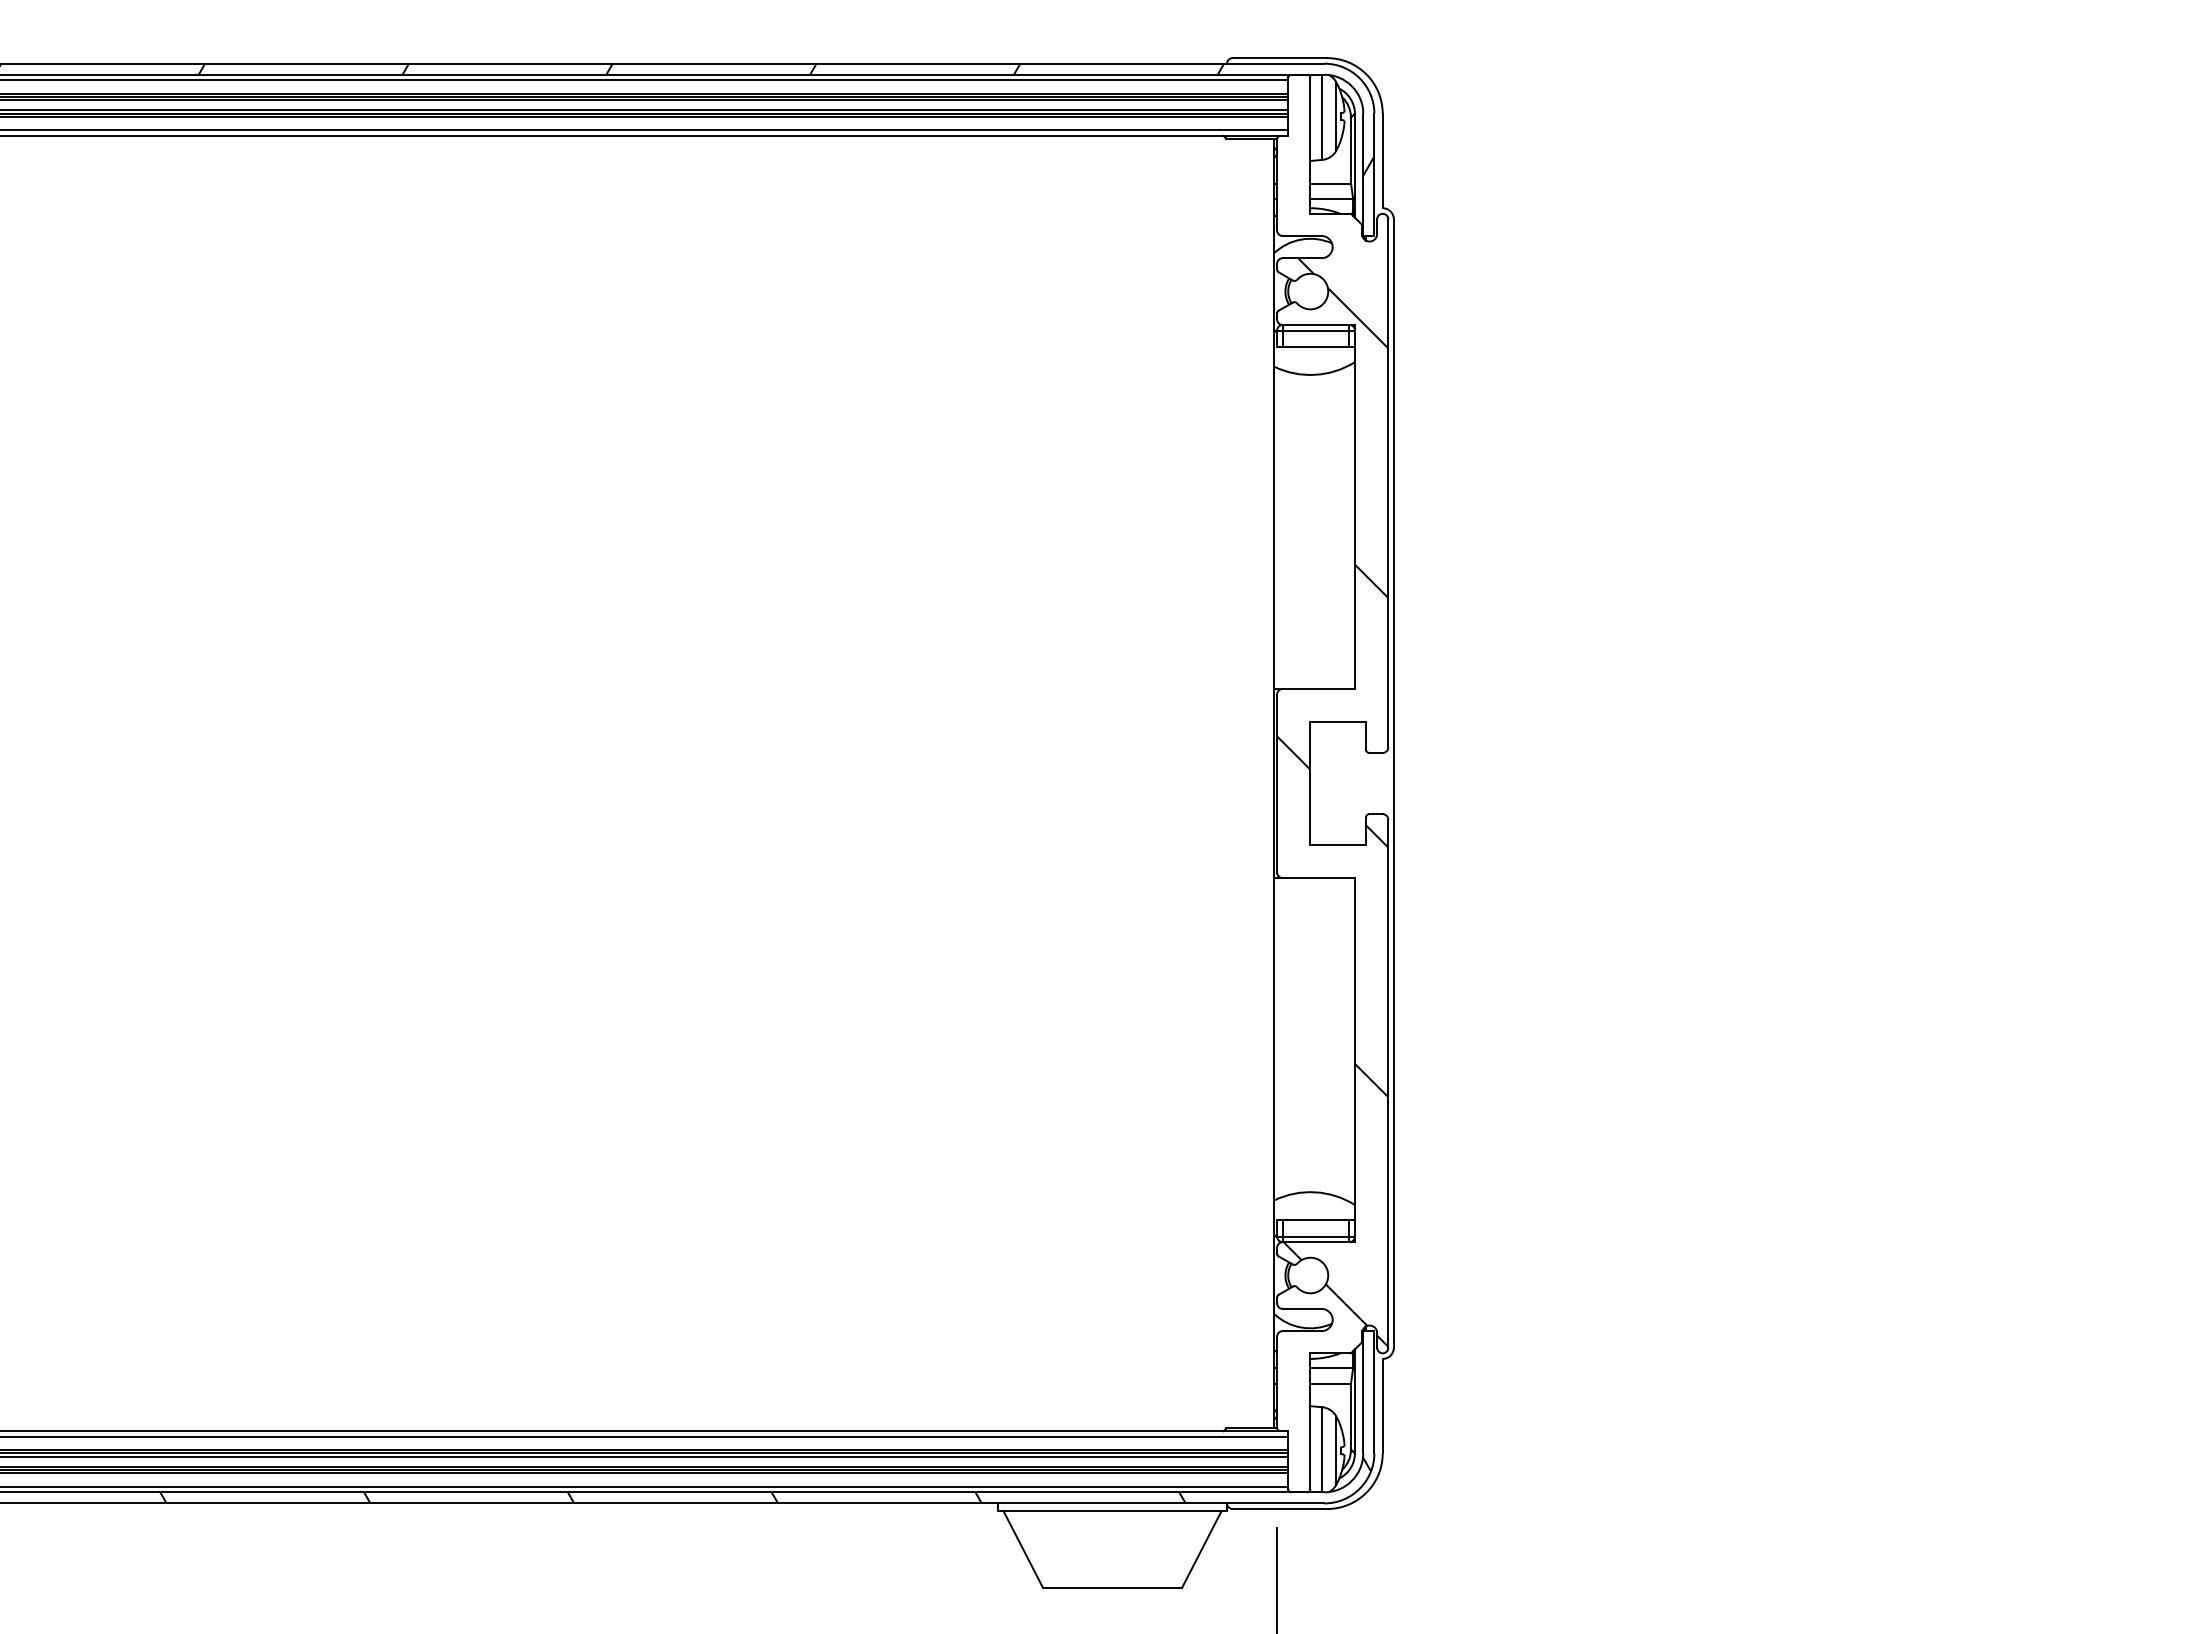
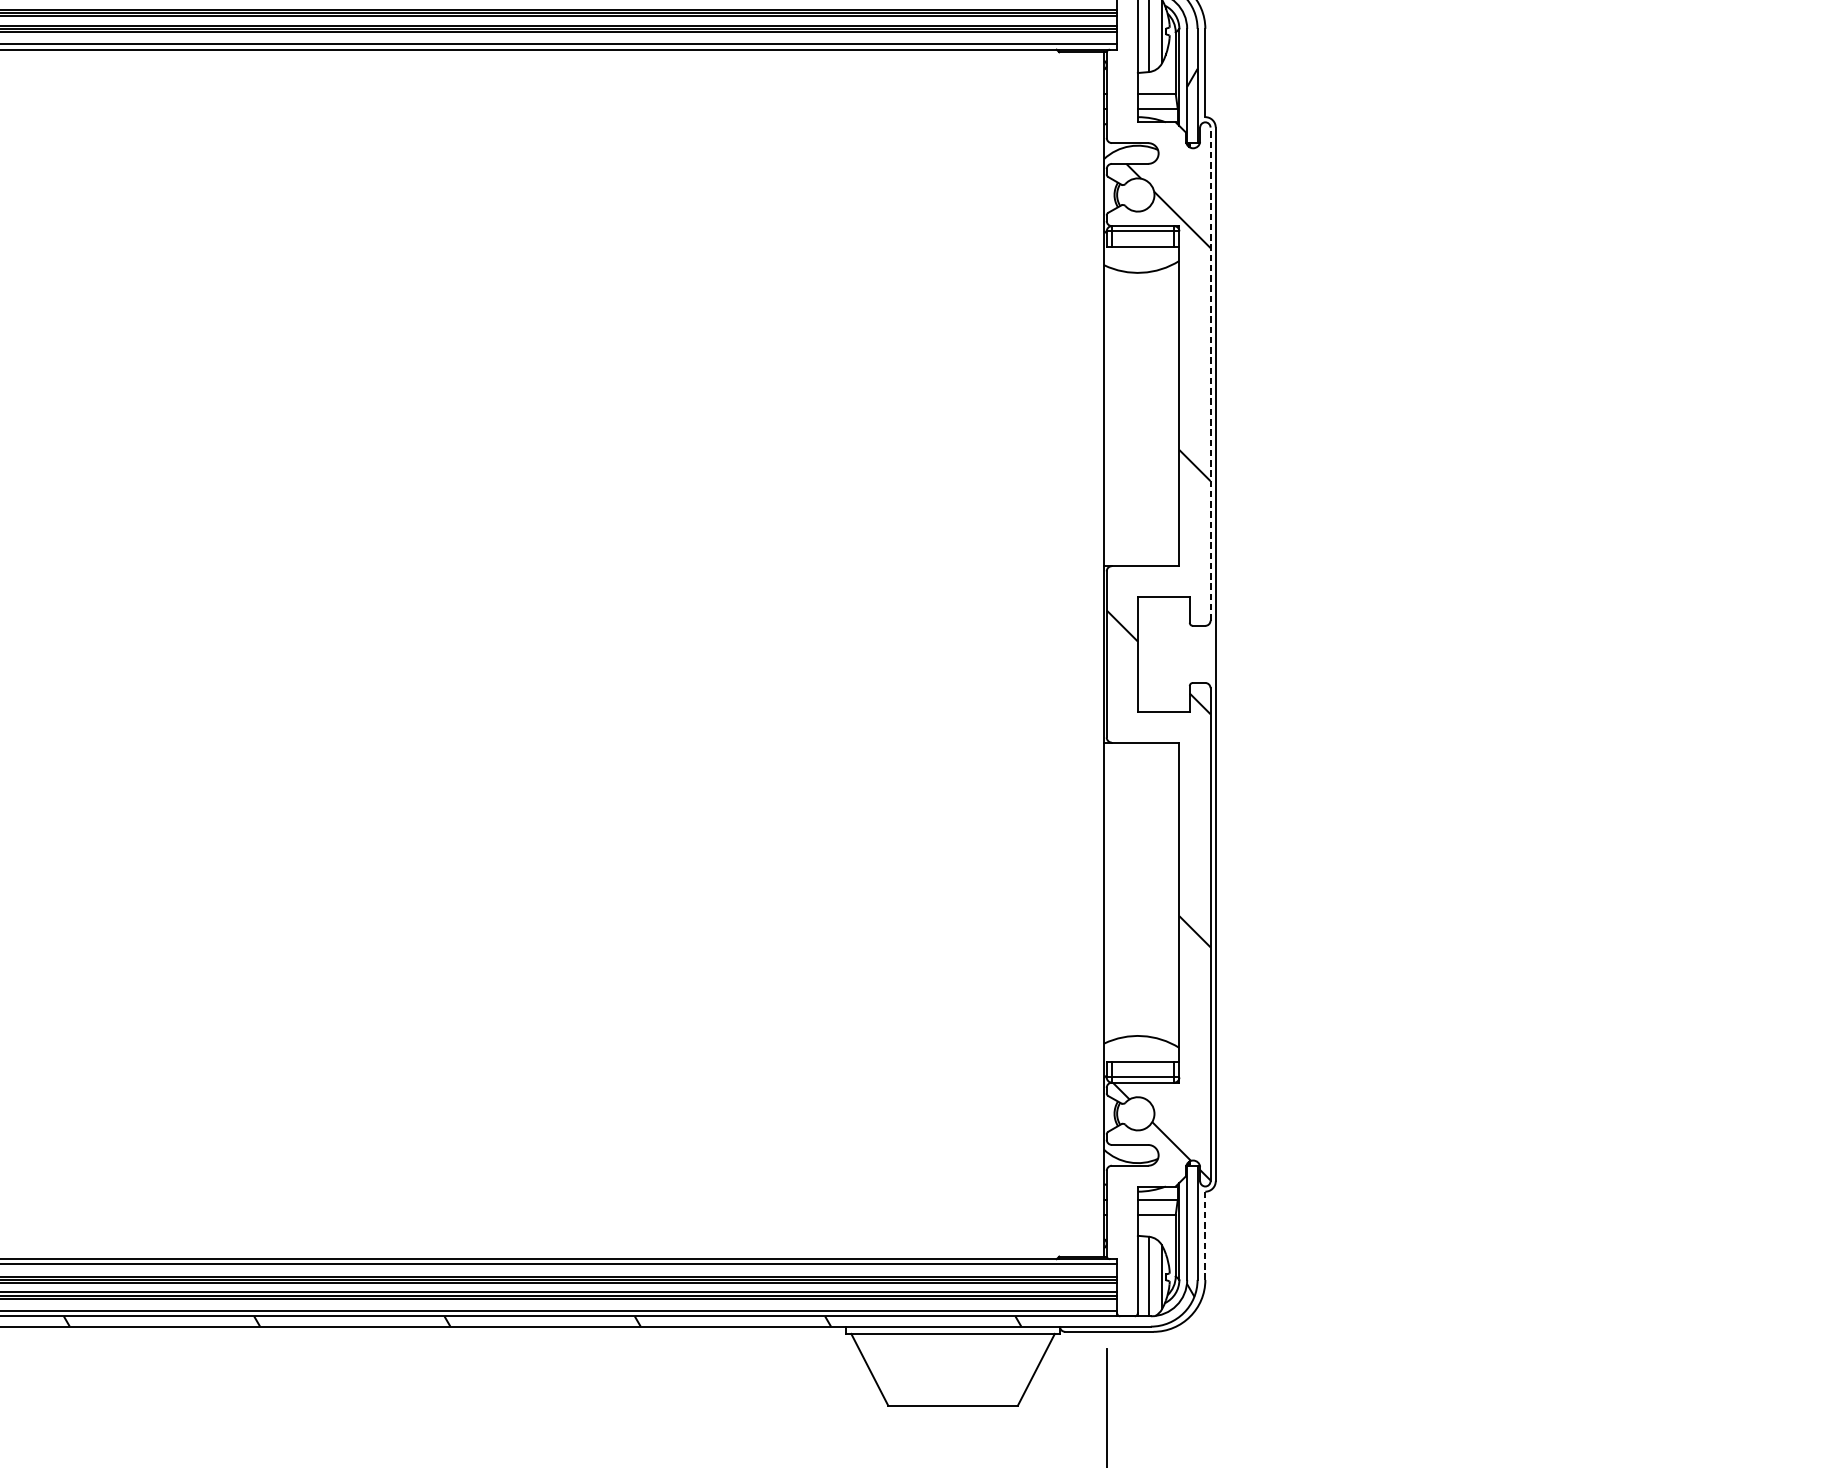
line: (1388, 482) -> (1210, 373), solid -> dashed
line: (1382, 1405) -> (1205, 1235), solid -> dashed

